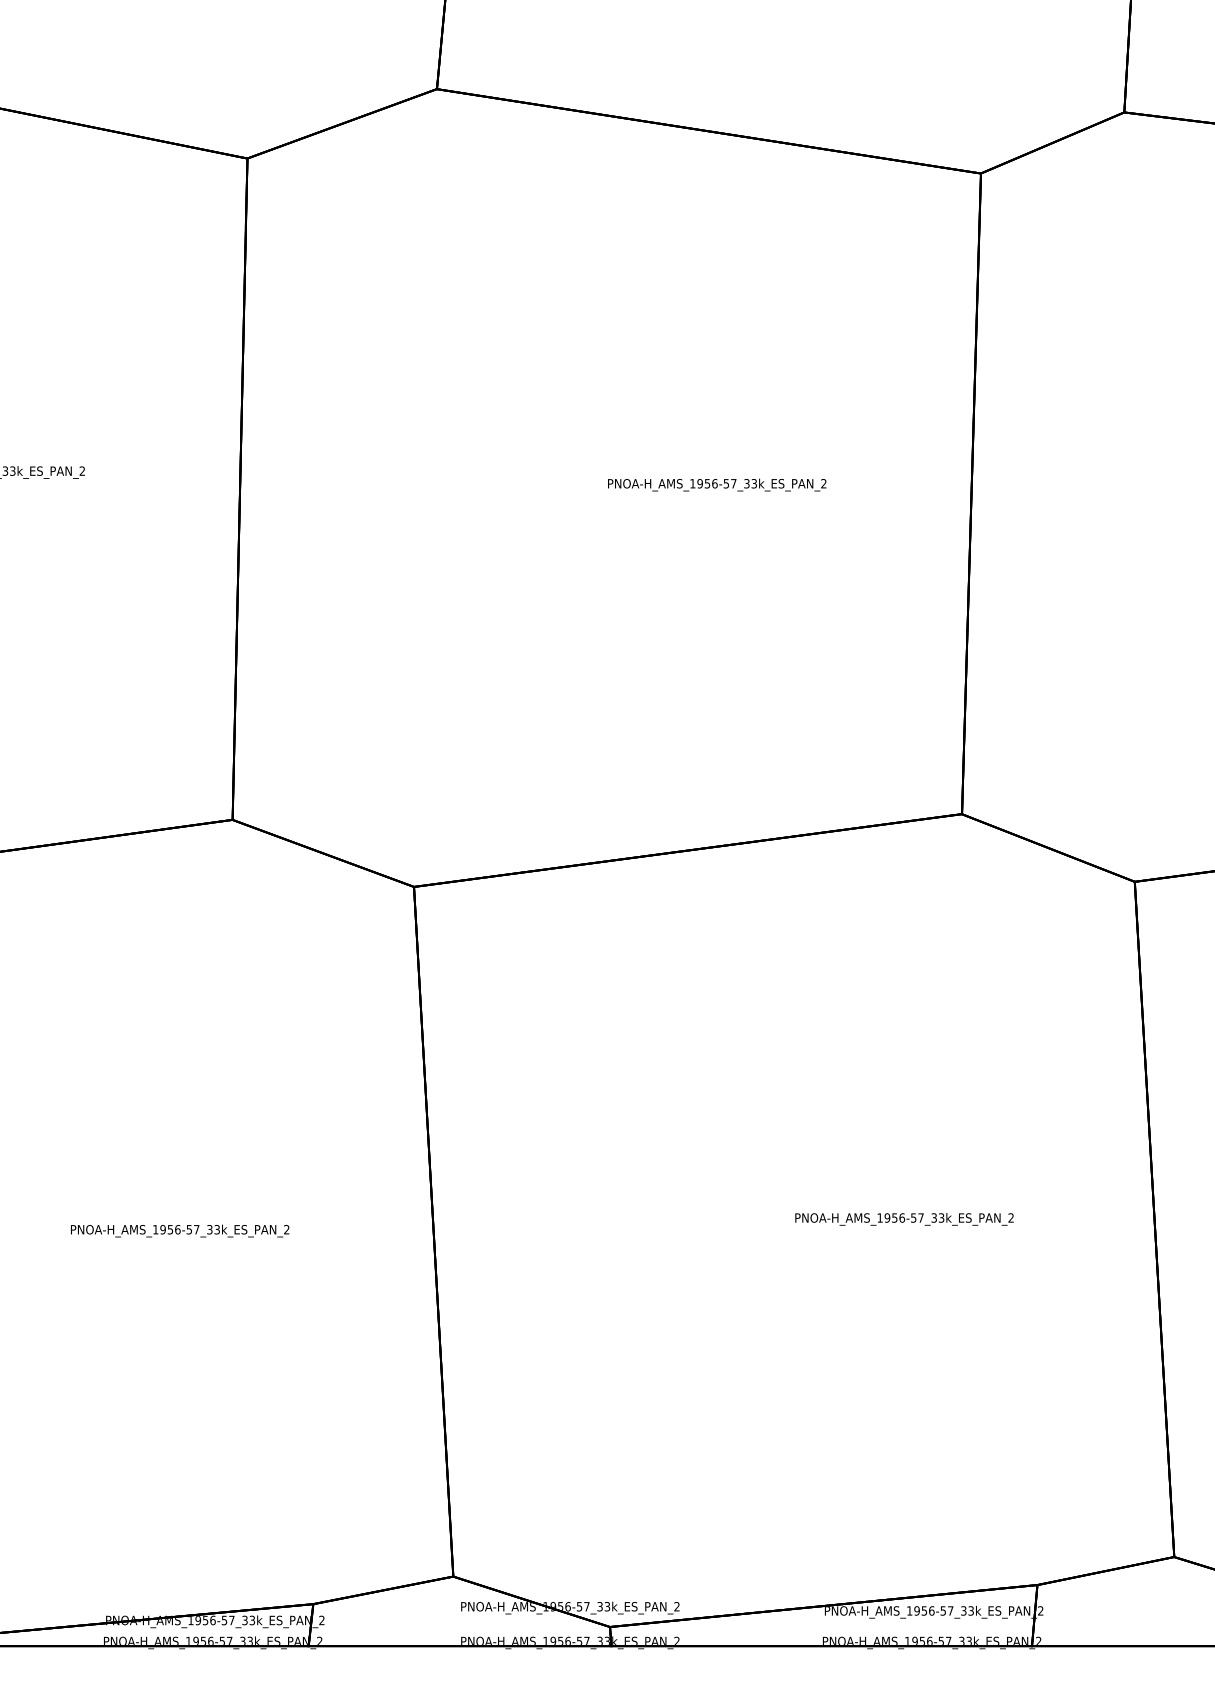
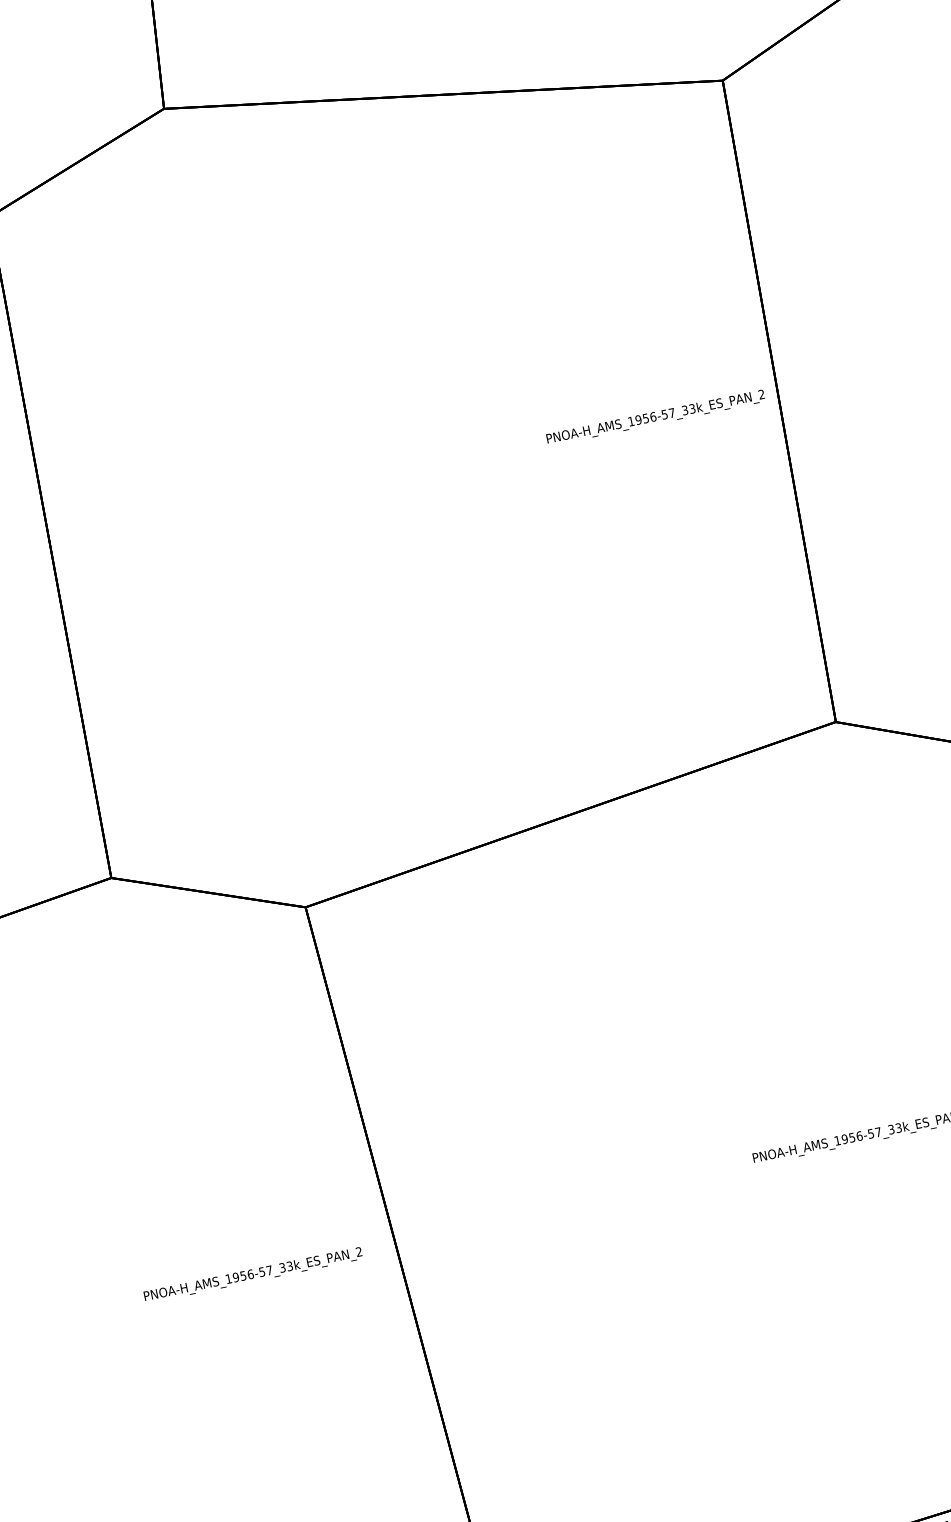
text: (717, 484) -> (655, 417), moved
text: (180, 1230) -> (253, 1274), moved

